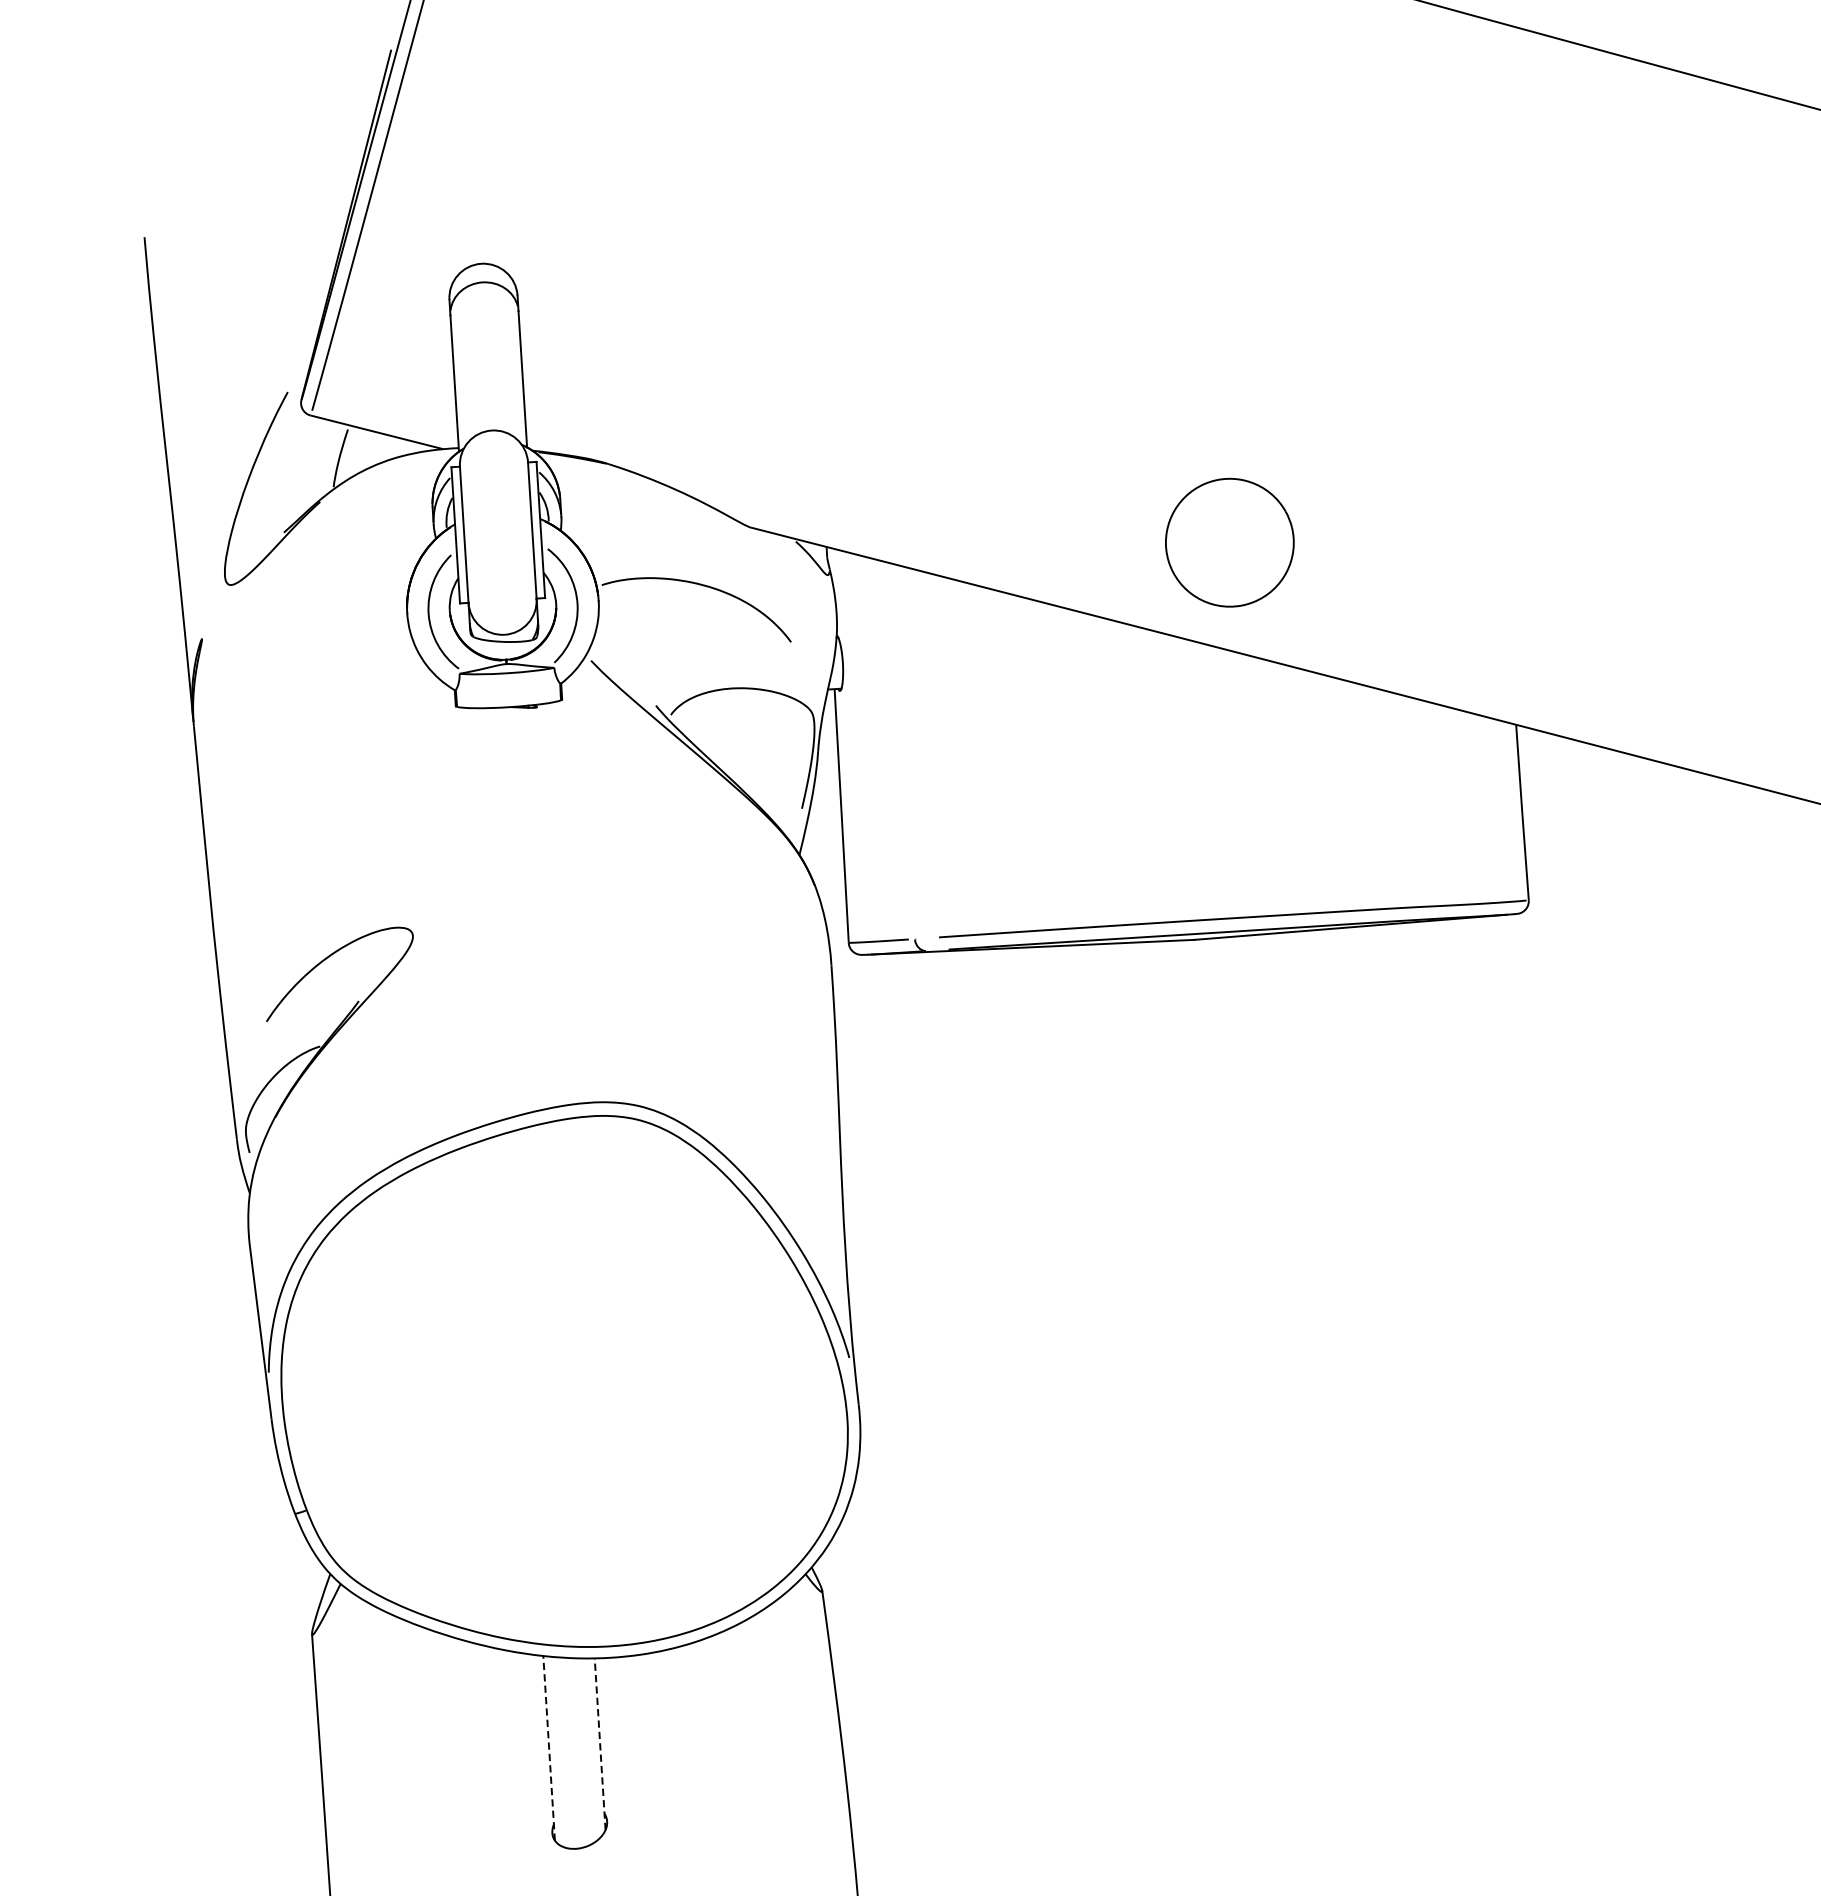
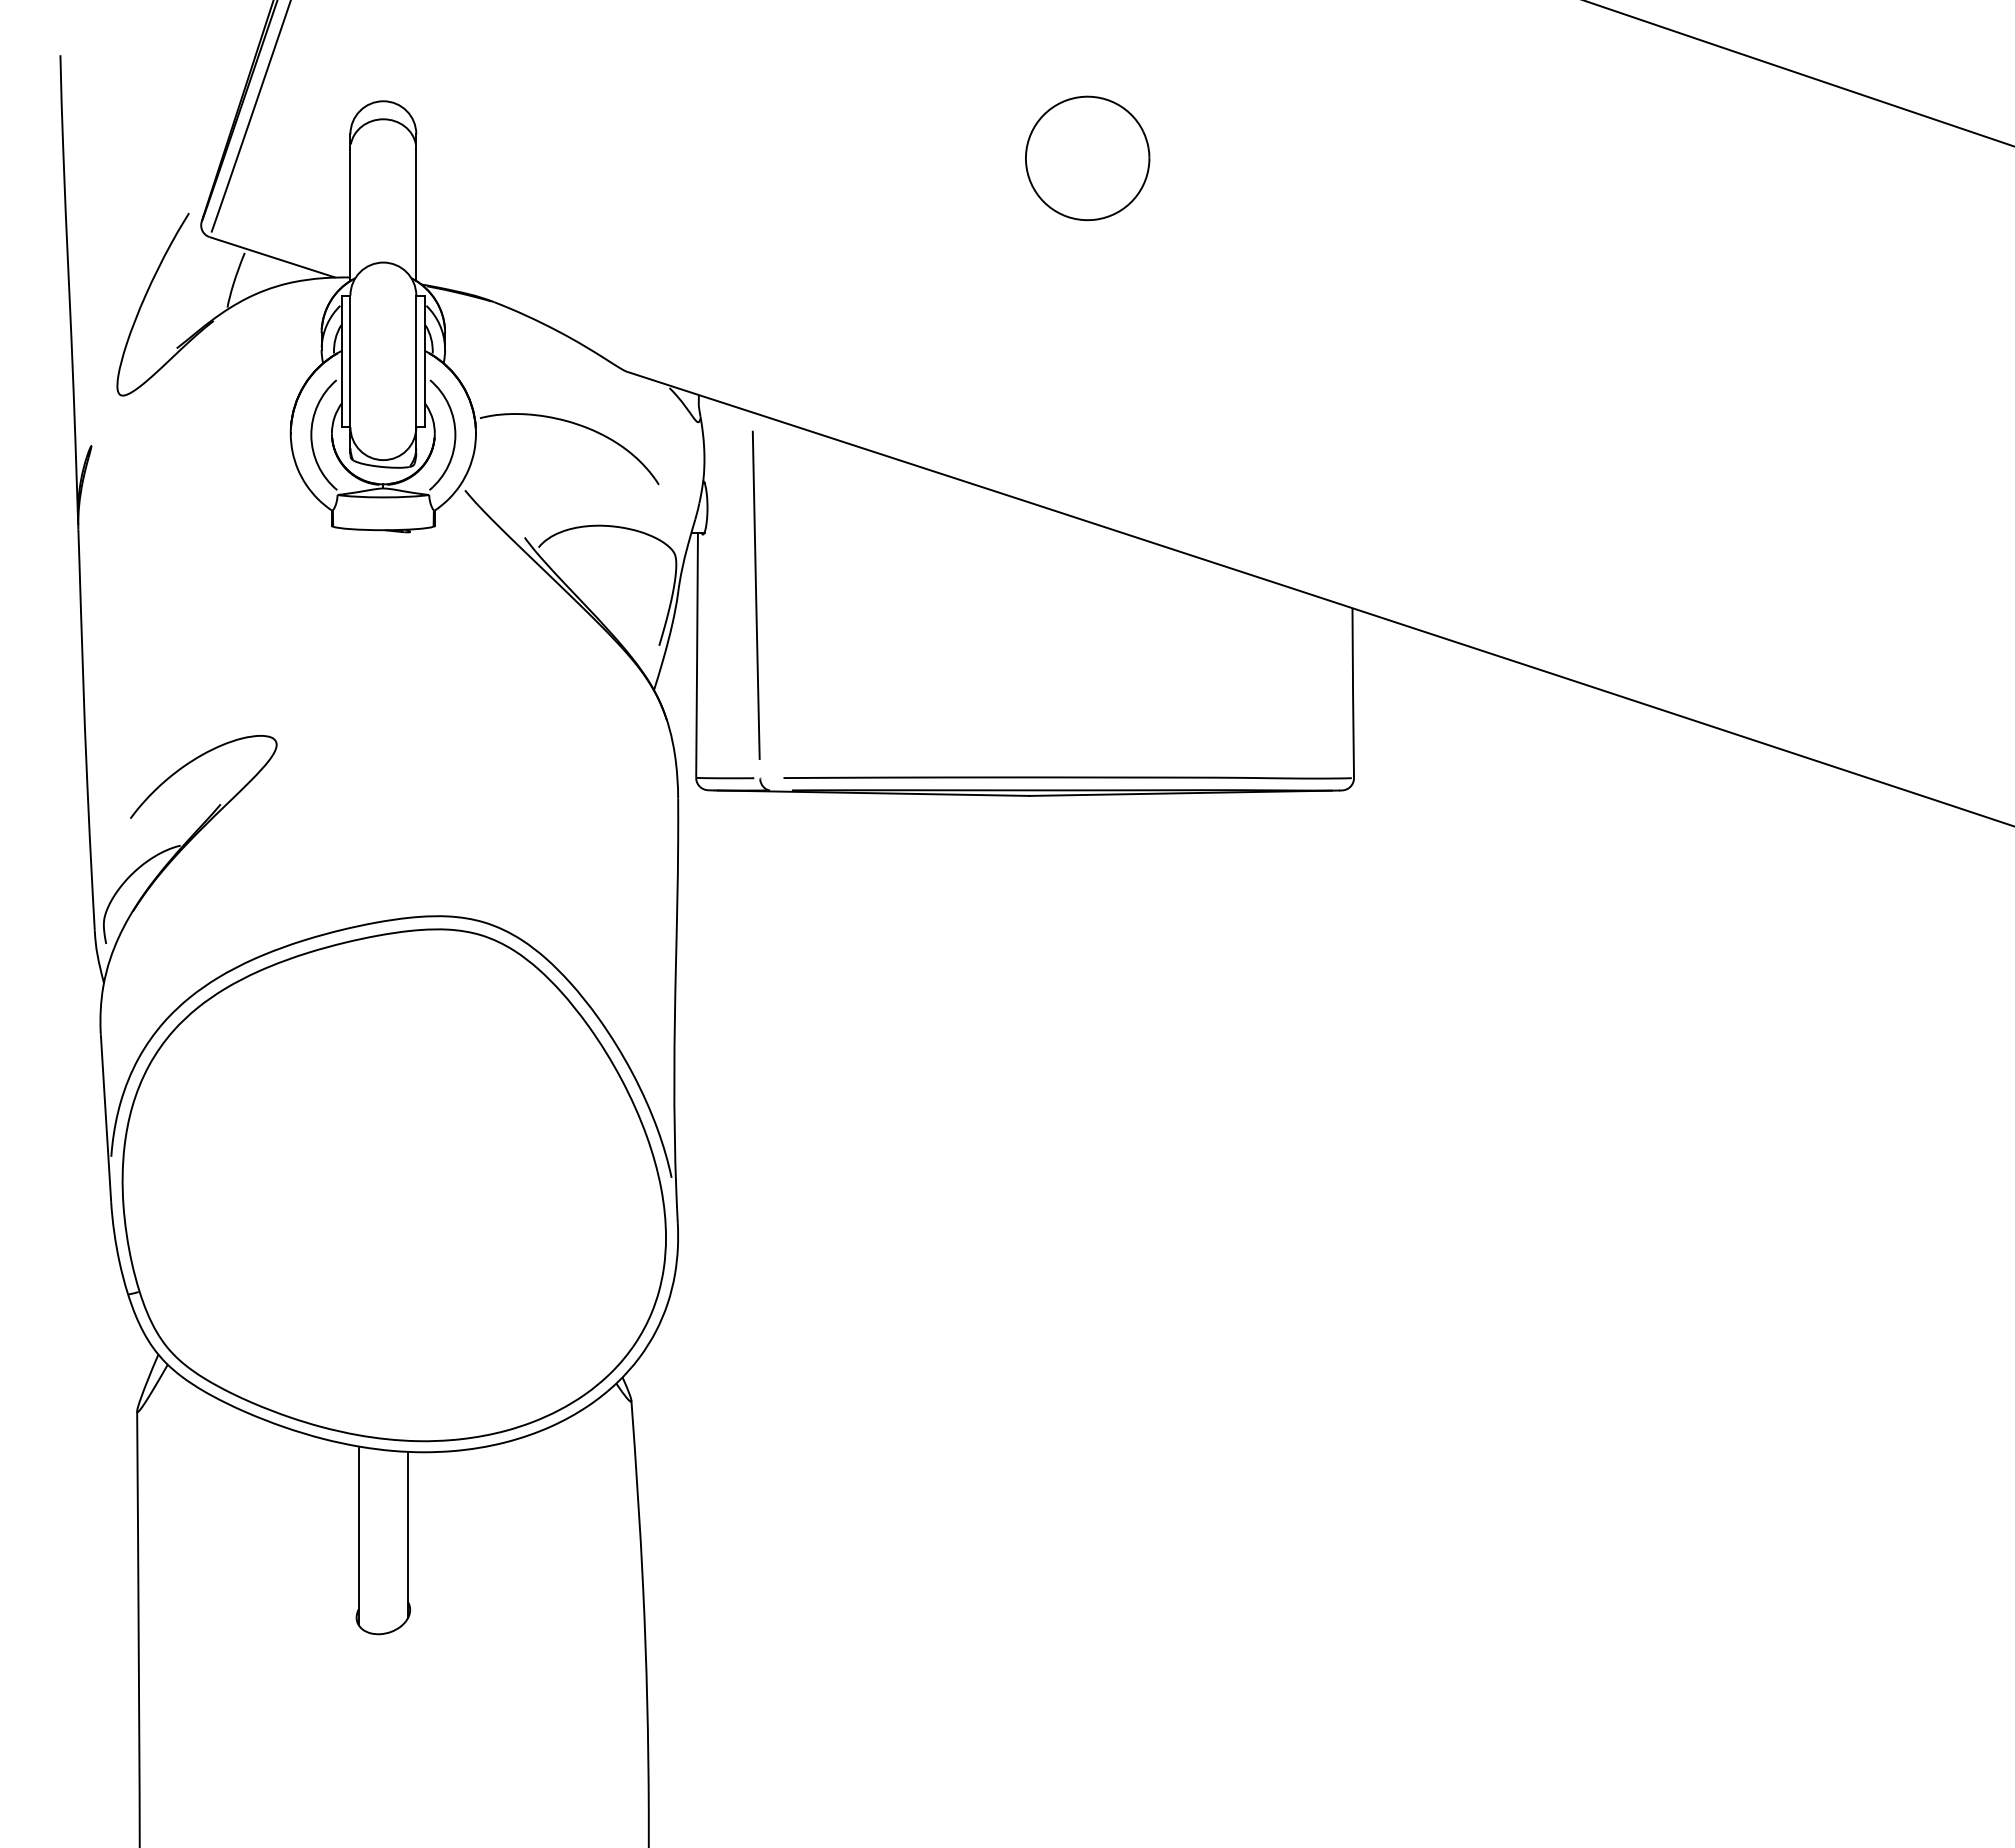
part: (1229, 542) -> (1087, 158), moved
line: (898, 749) -> (755, 594), added
line: (600, 1743) -> (408, 1534), dashed -> solid
line: (548, 1748) -> (358, 1535), dashed -> solid

